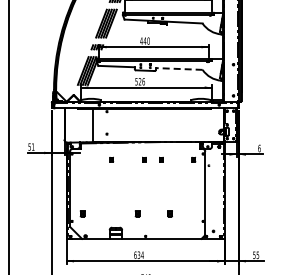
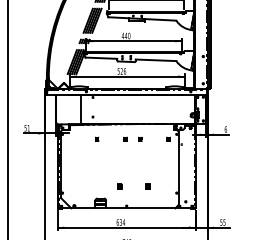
line: (178, 68) -> (155, 59), dashed -> solid
part: (82, 213) -> (71, 186), removed

